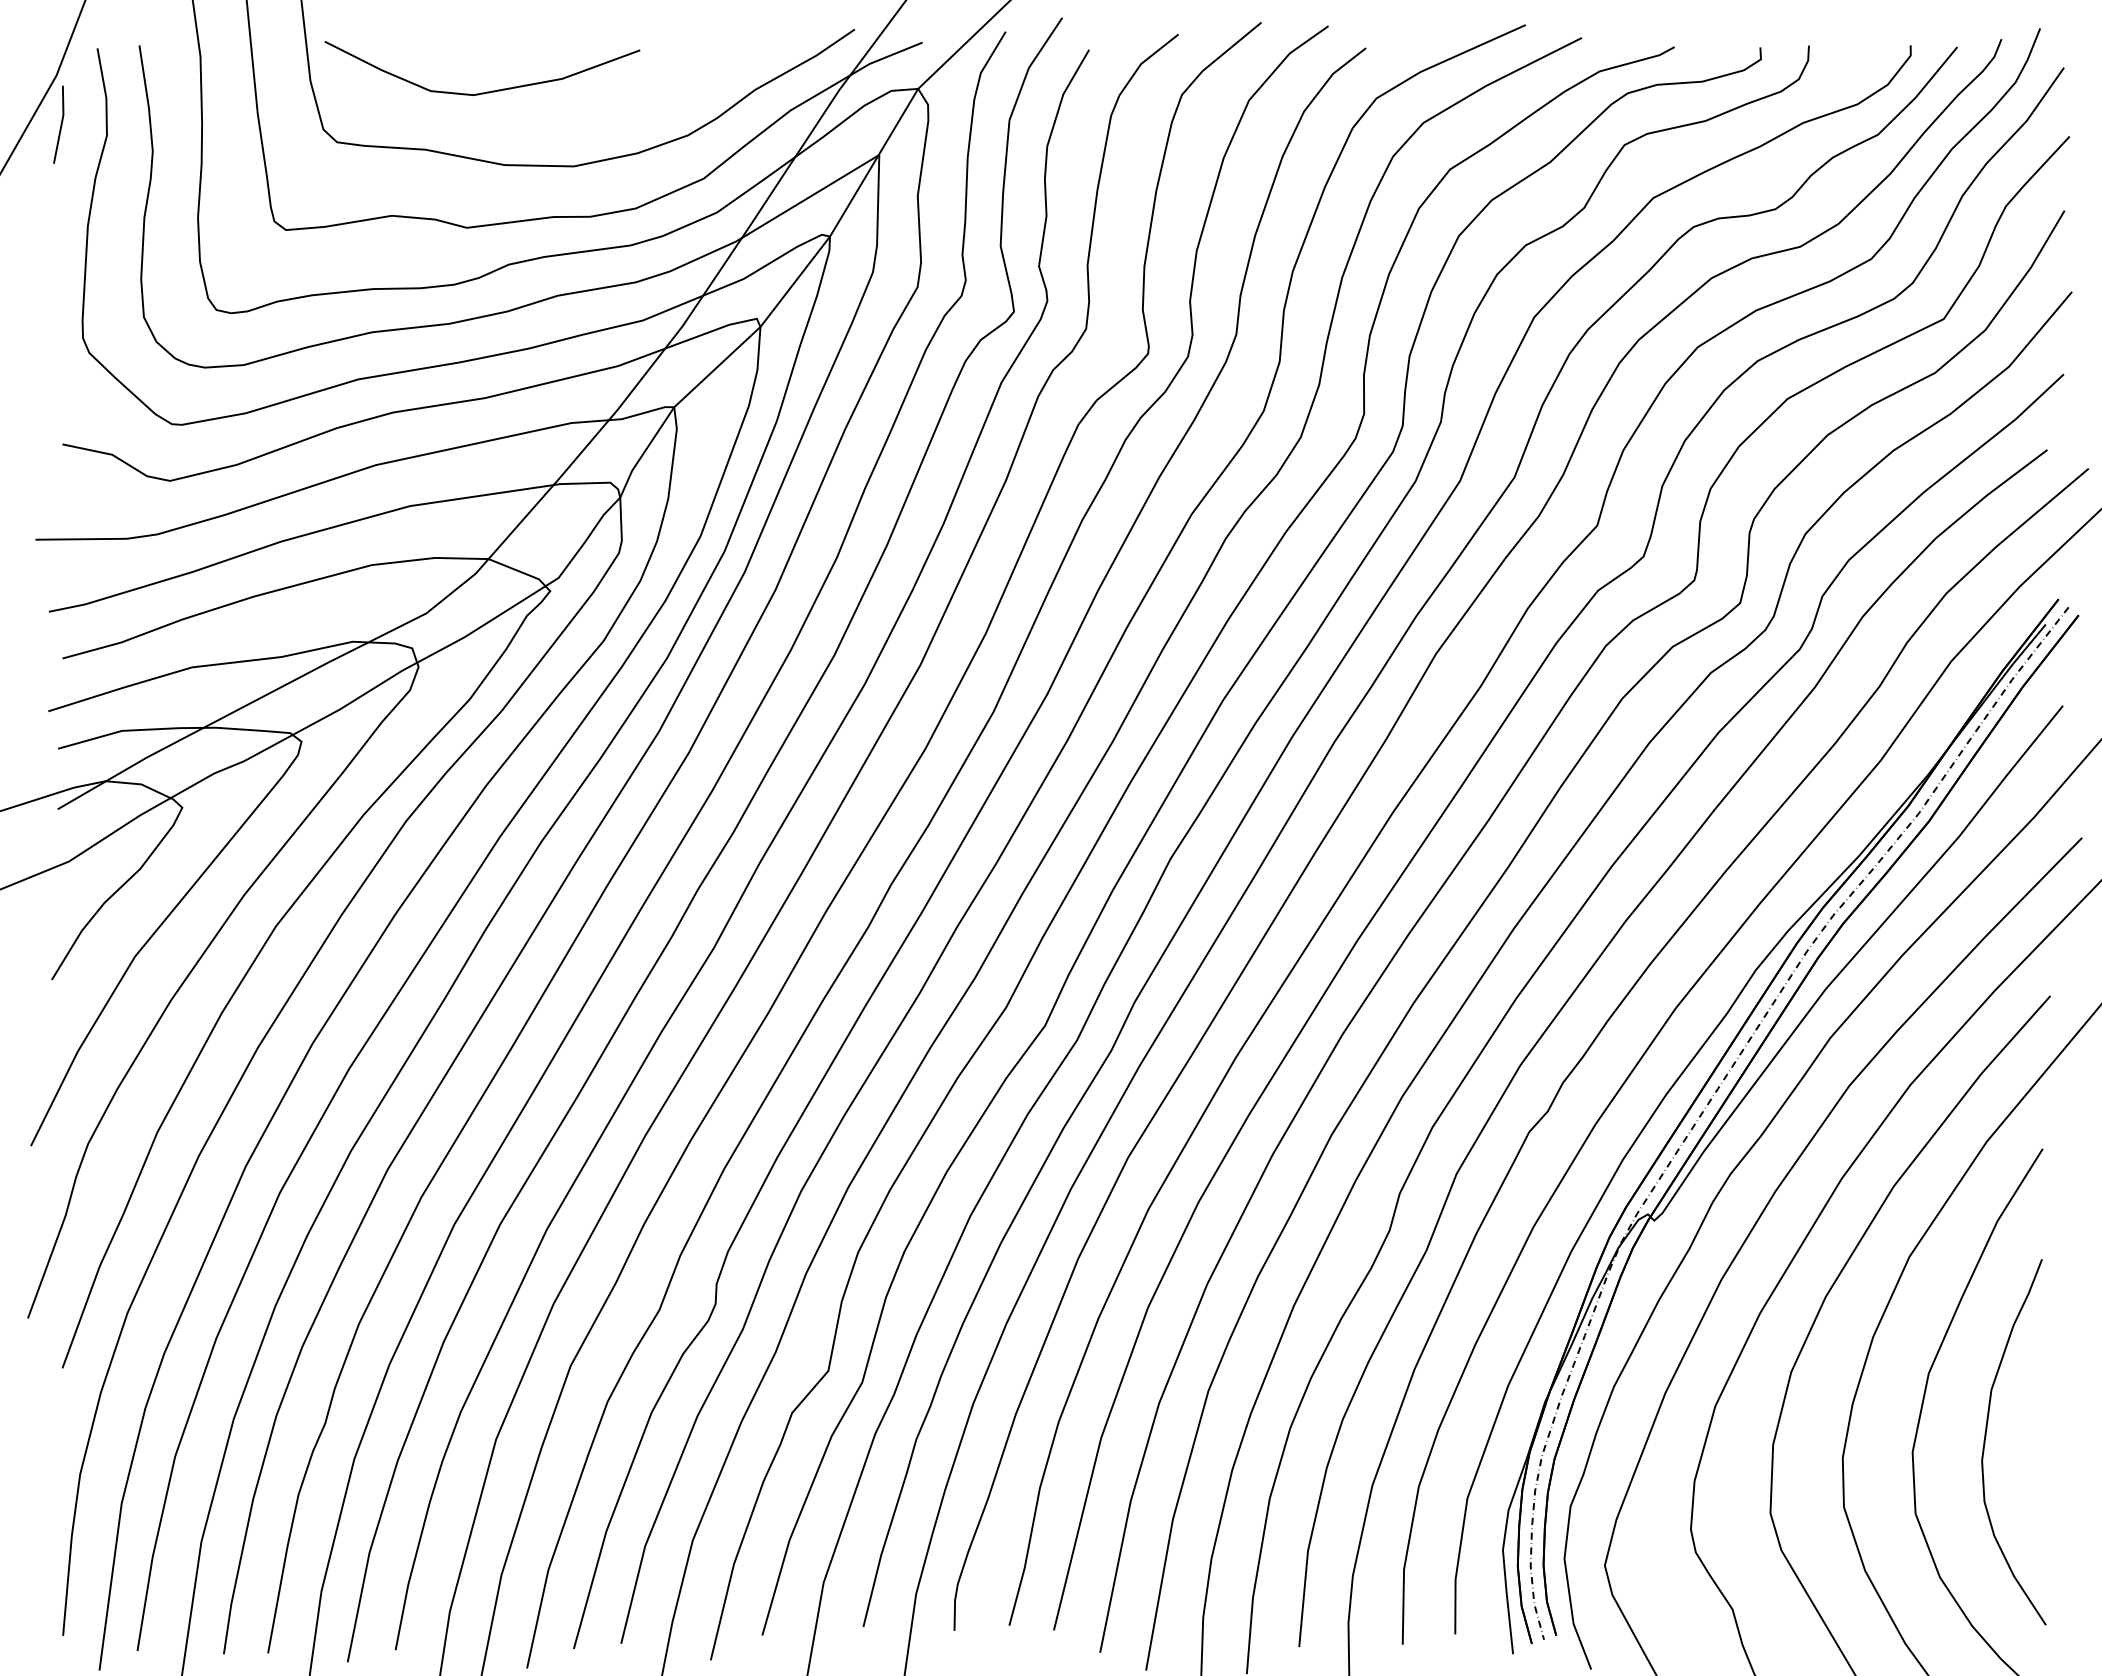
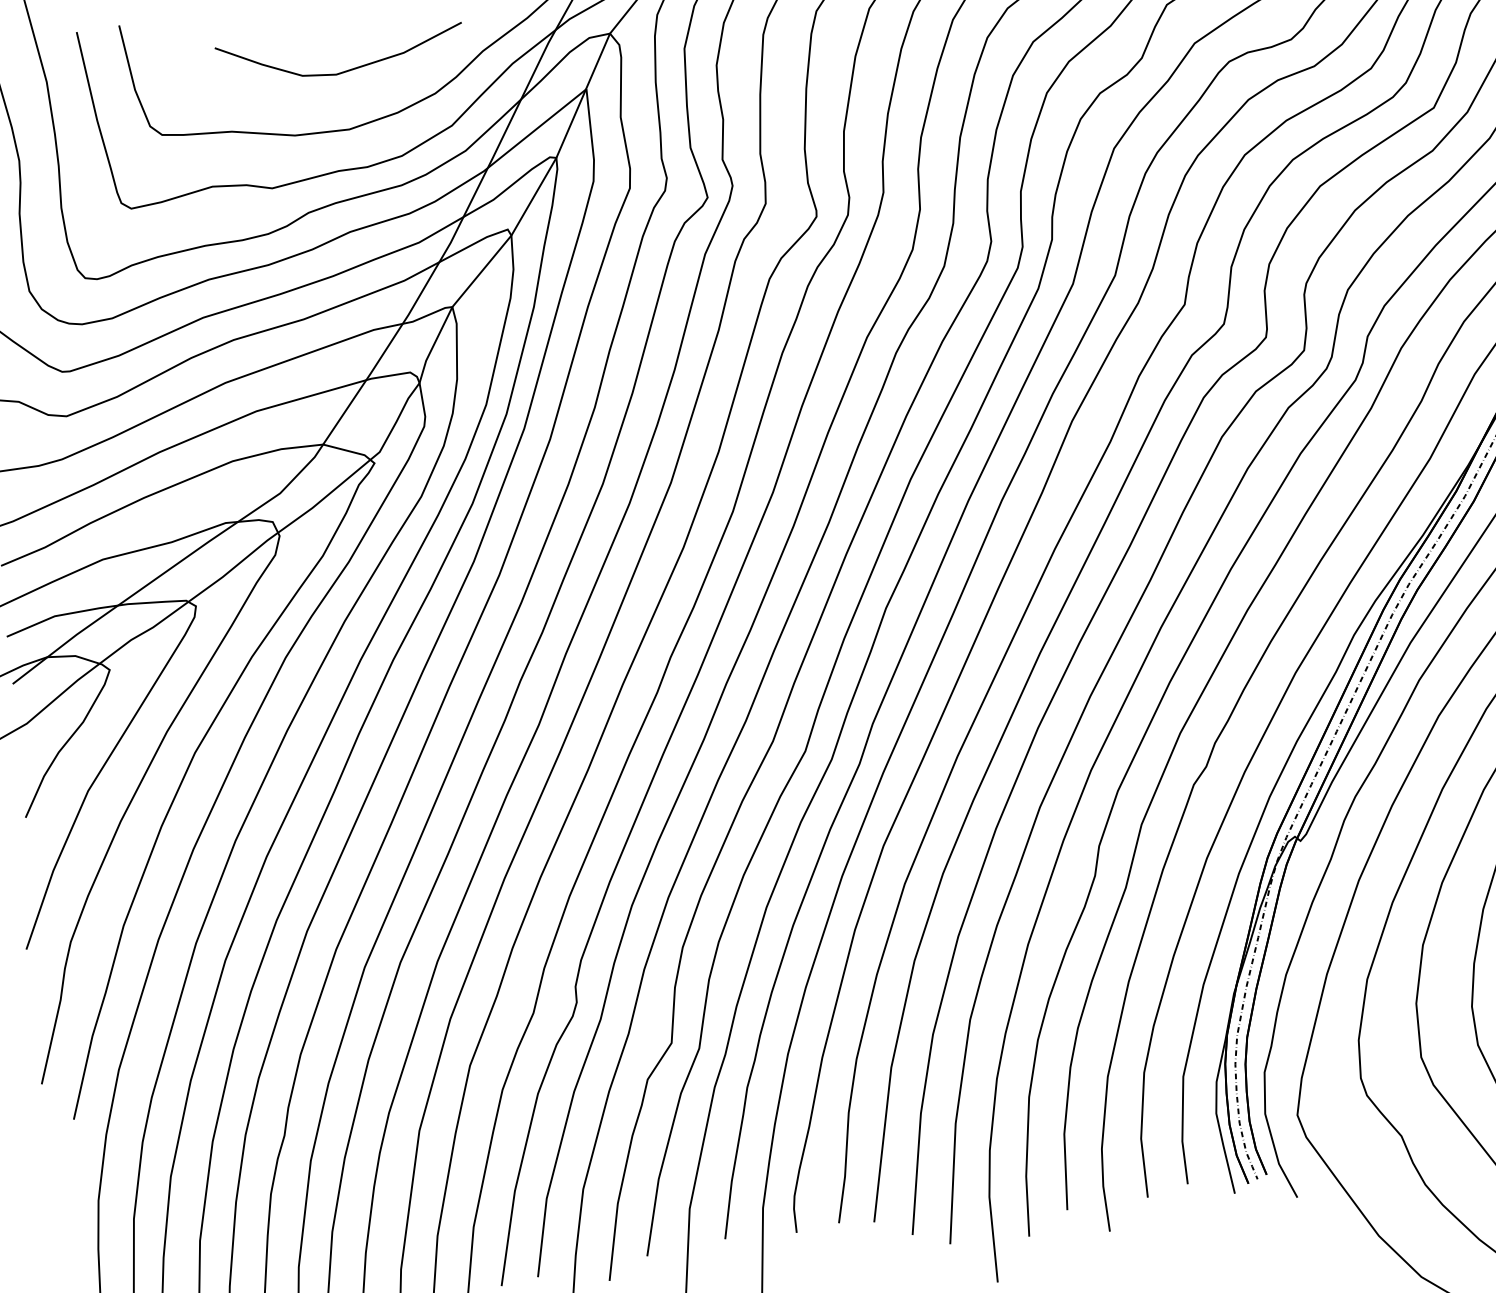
curve: (486, 91) -> (346, 70), moved

